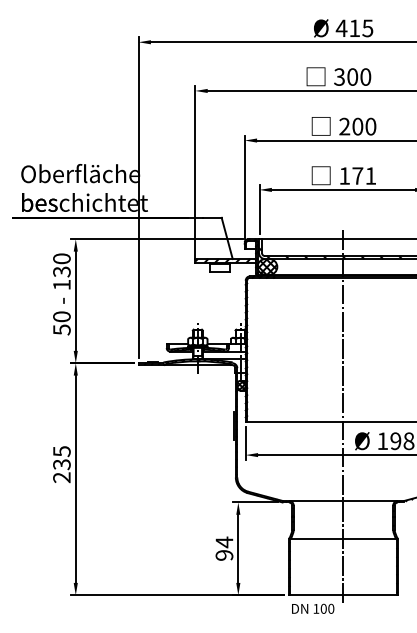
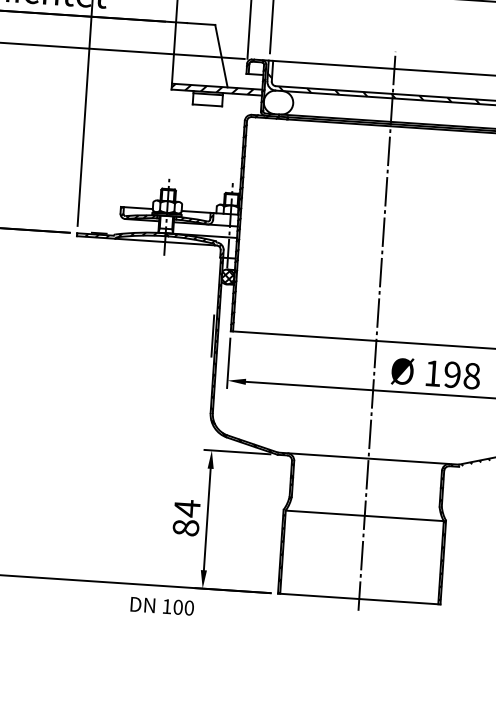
hatch: (267, 266) -> (278, 101), removed
text: (224, 555) -> (186, 528), 94 -> 84
text: (313, 608) -> (162, 605), moved

